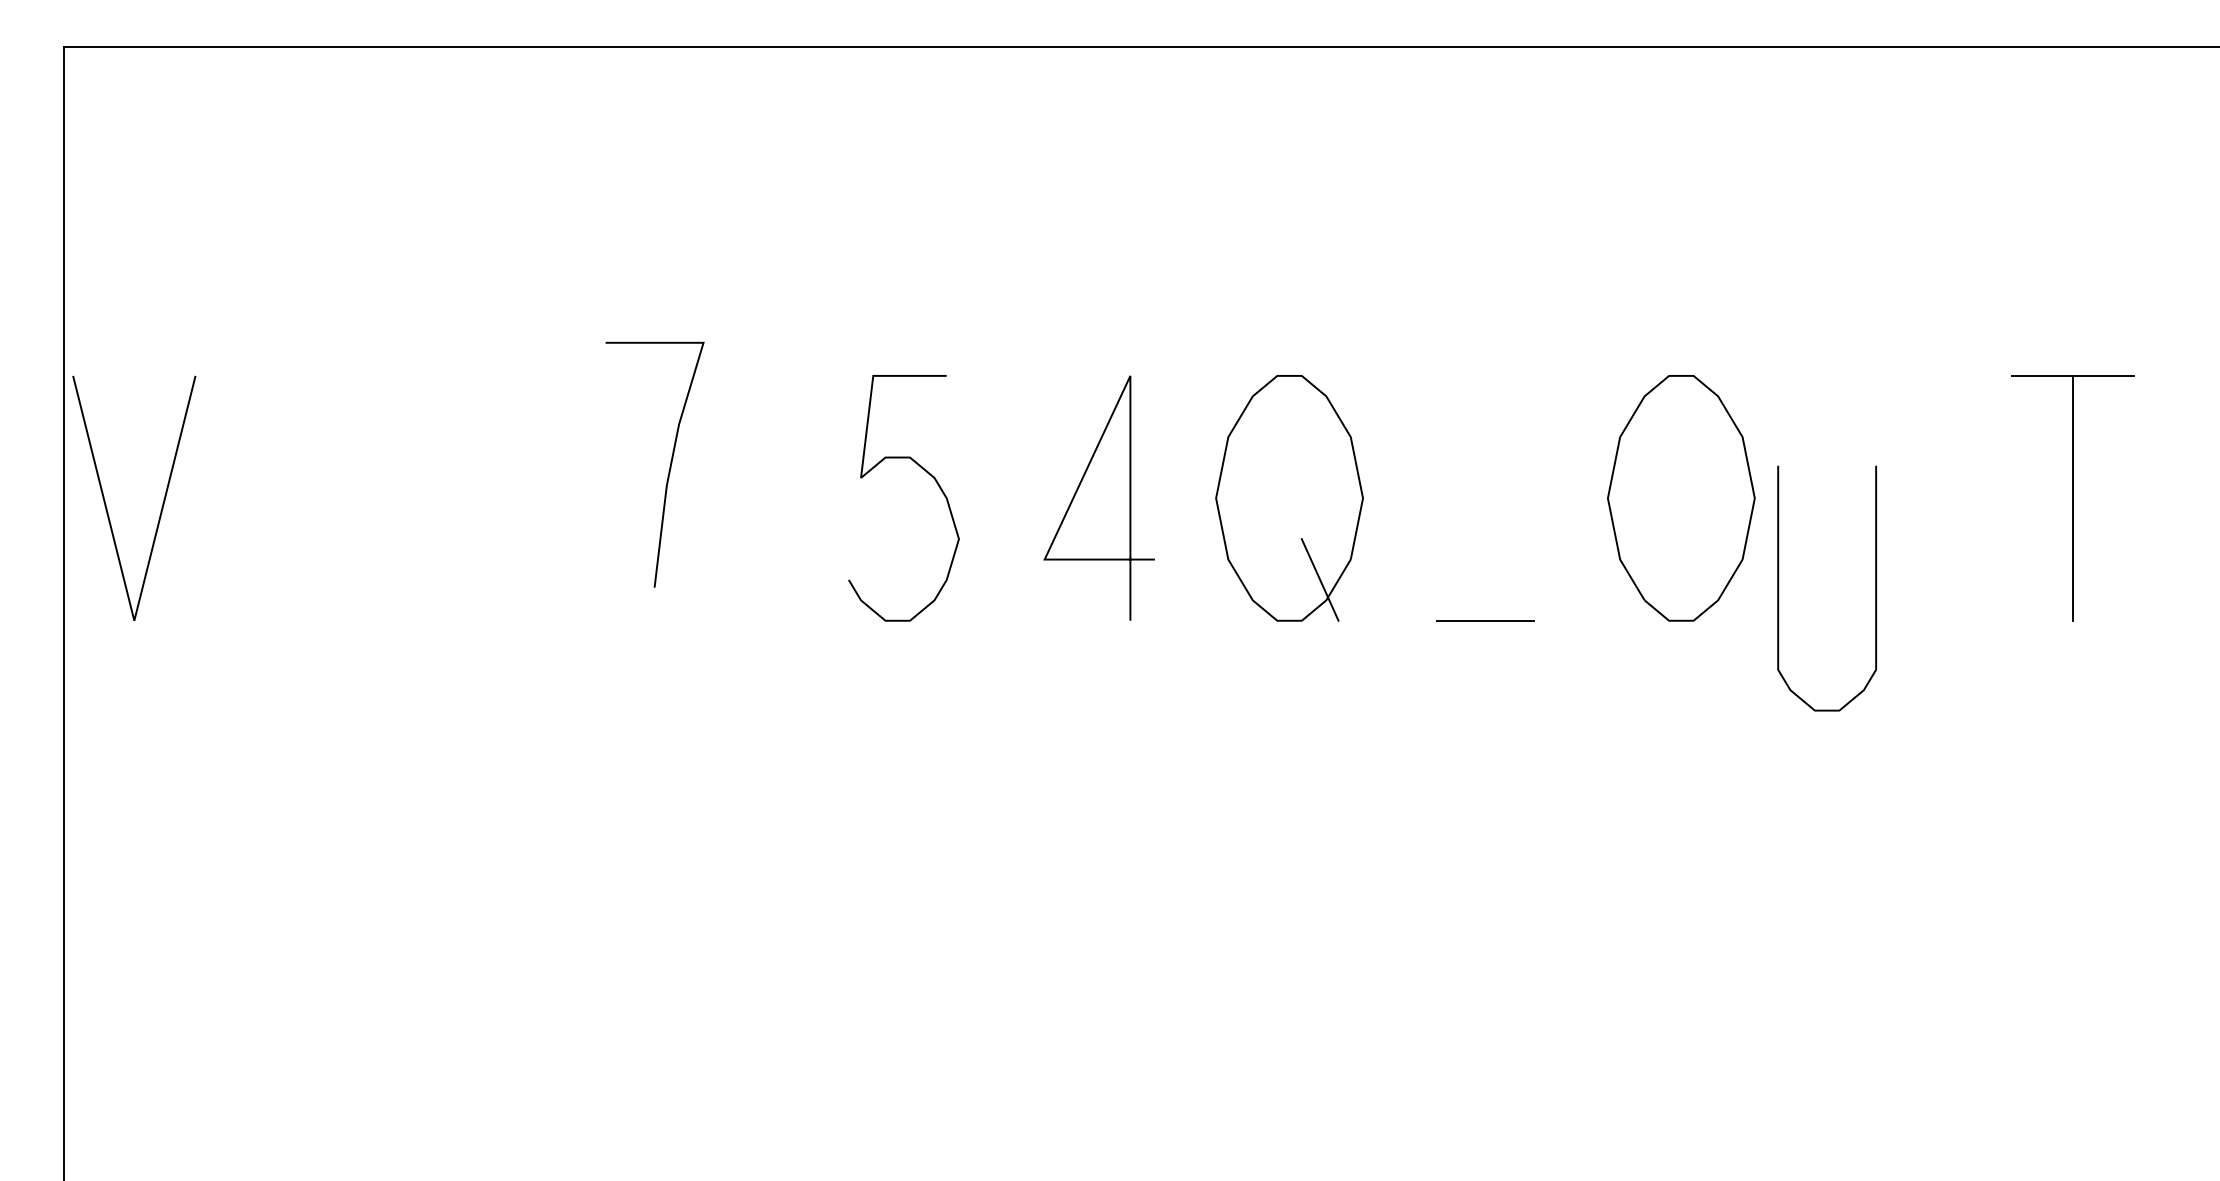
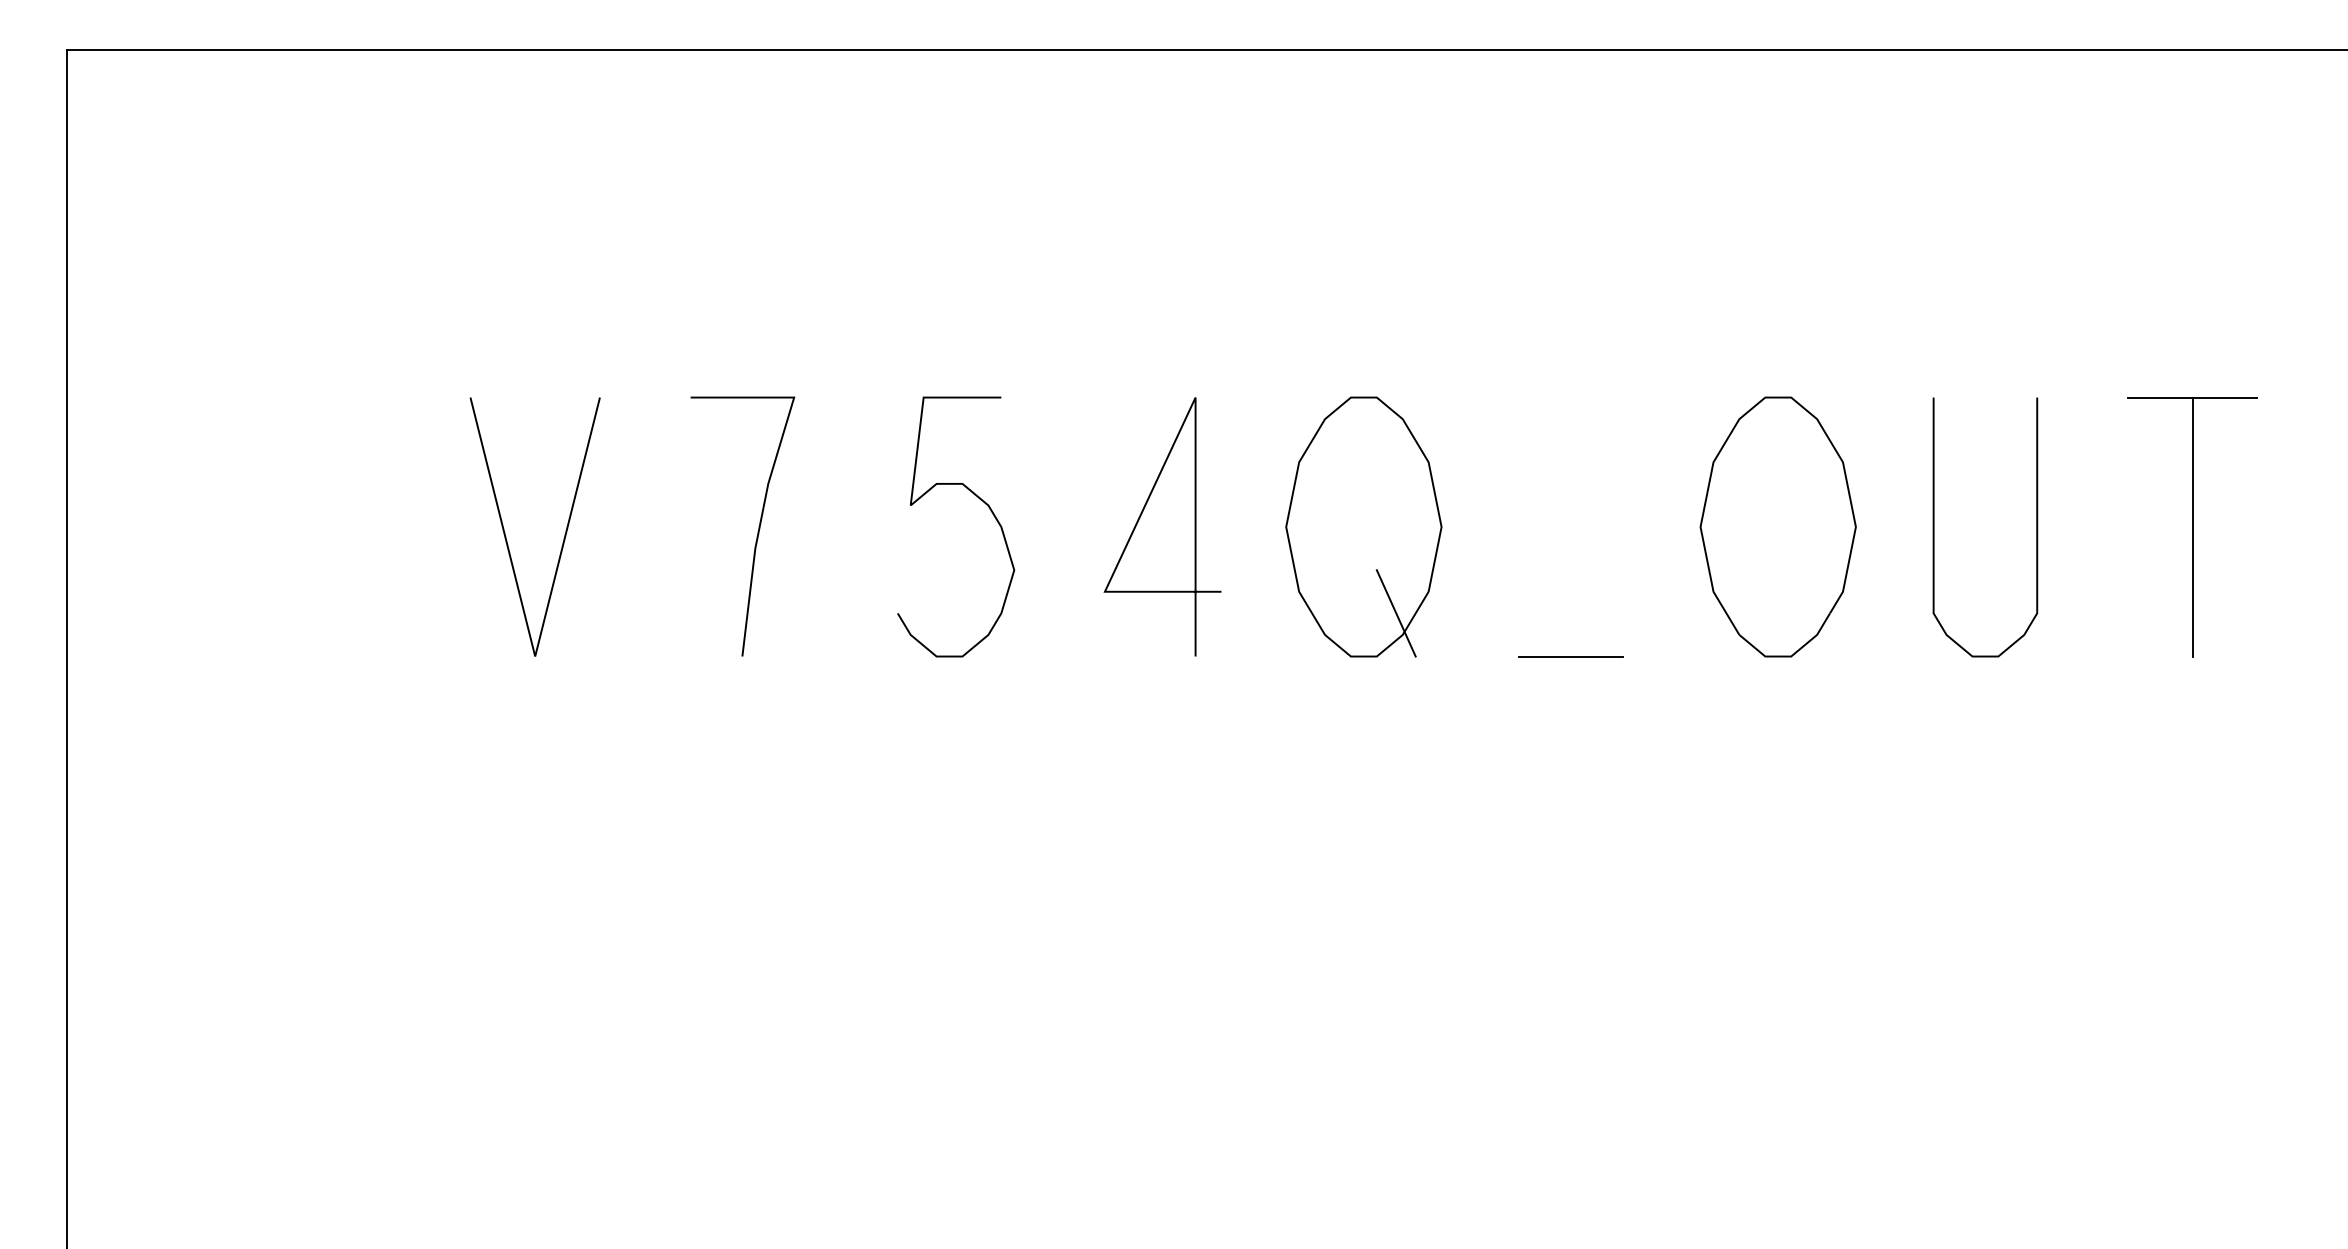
curve: (668, 469) -> (757, 531), moved
line: (106, 503) -> (505, 532), moved
curve: (1779, 588) -> (1934, 527), moved

